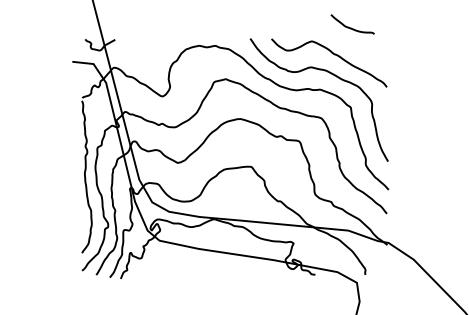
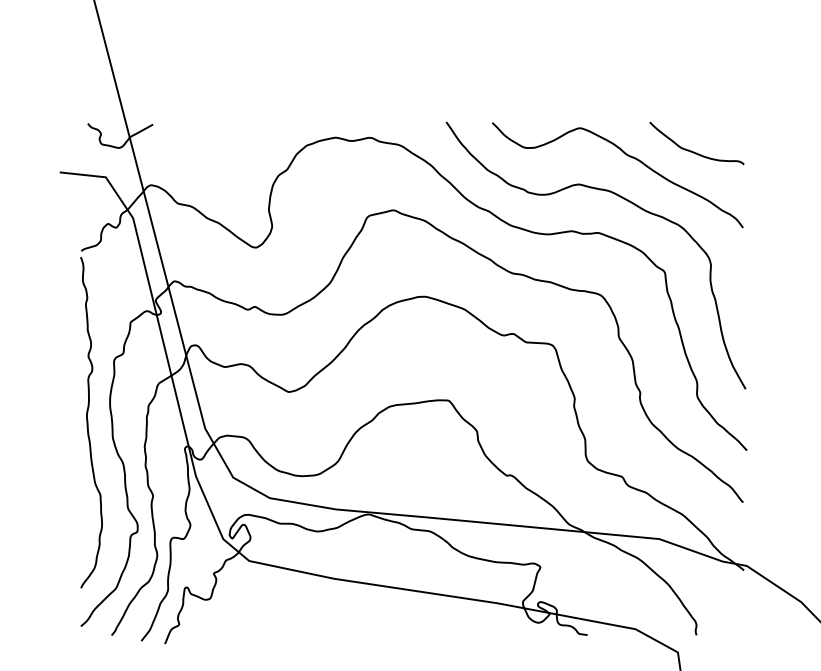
curve: (351, 27) -> (694, 150), moved

